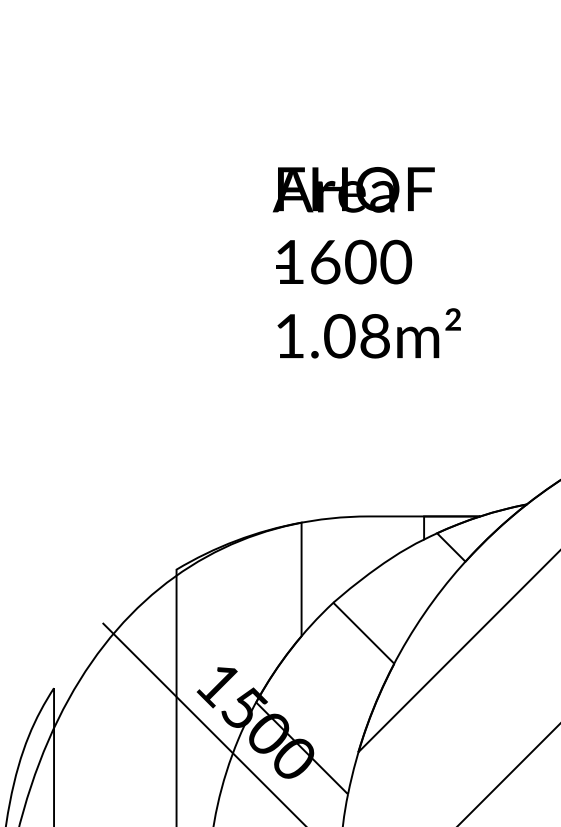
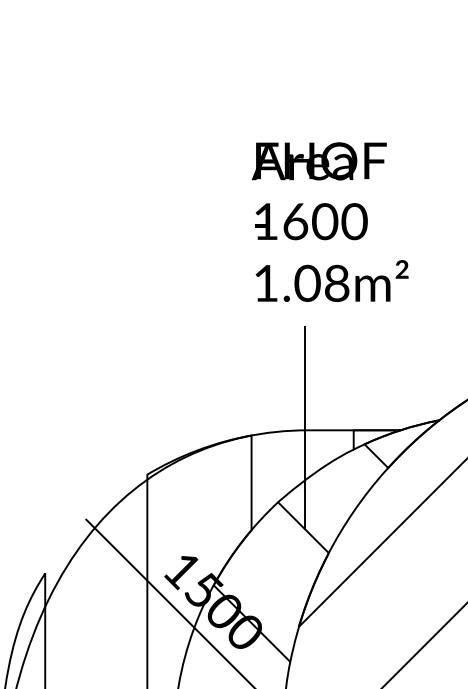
text: (366, 262) -> (329, 221), moved
line: (365, 513) -> (304, 427), added

